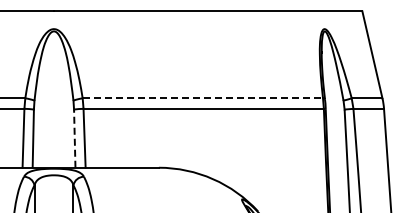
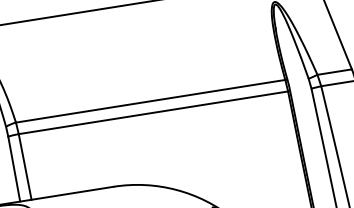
line: (203, 98) -> (151, 101), dashed -> solid
line: (74, 138) -> (13, 168), dashed -> solid

